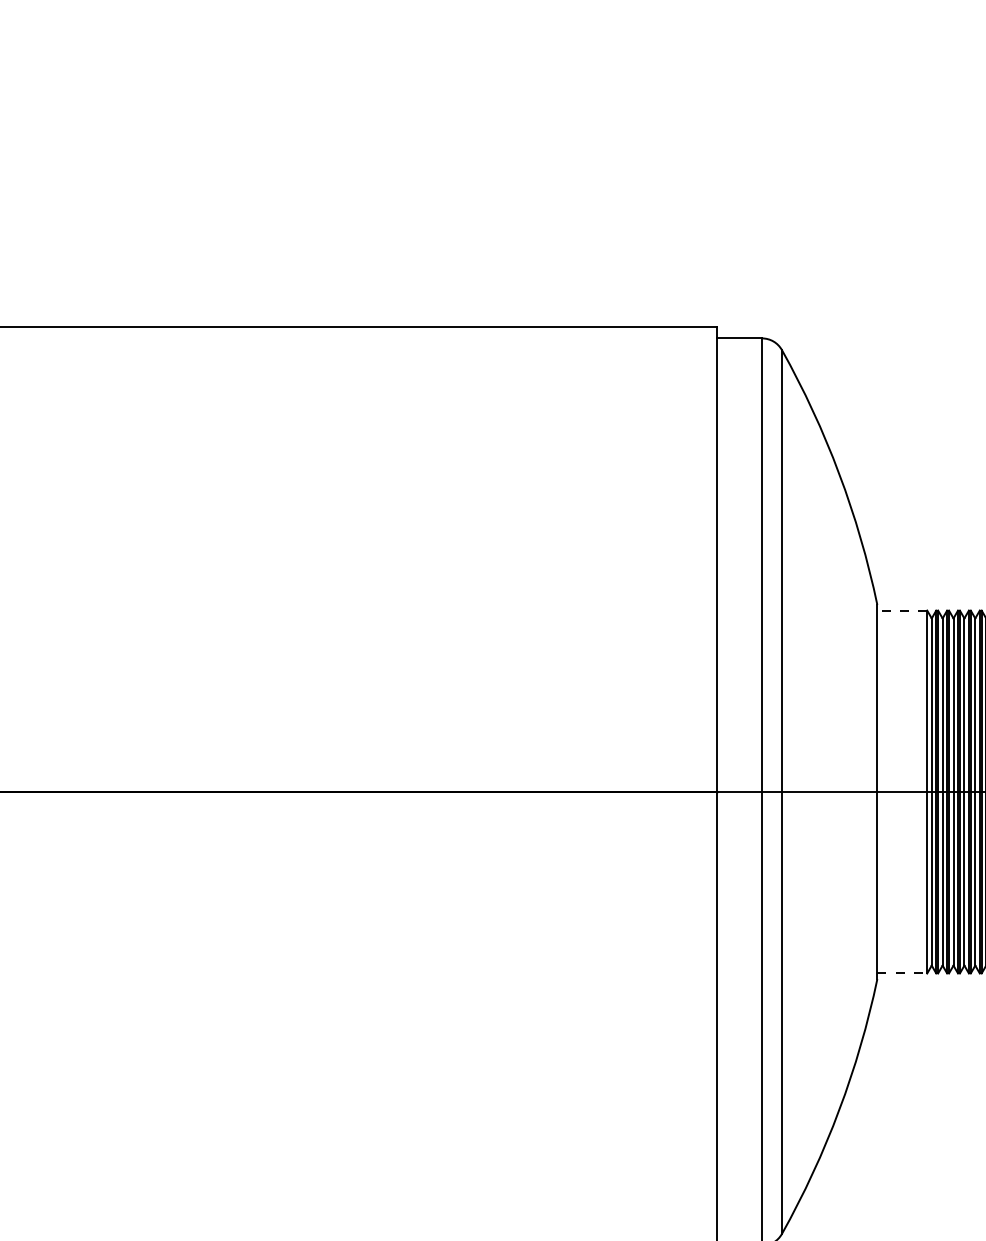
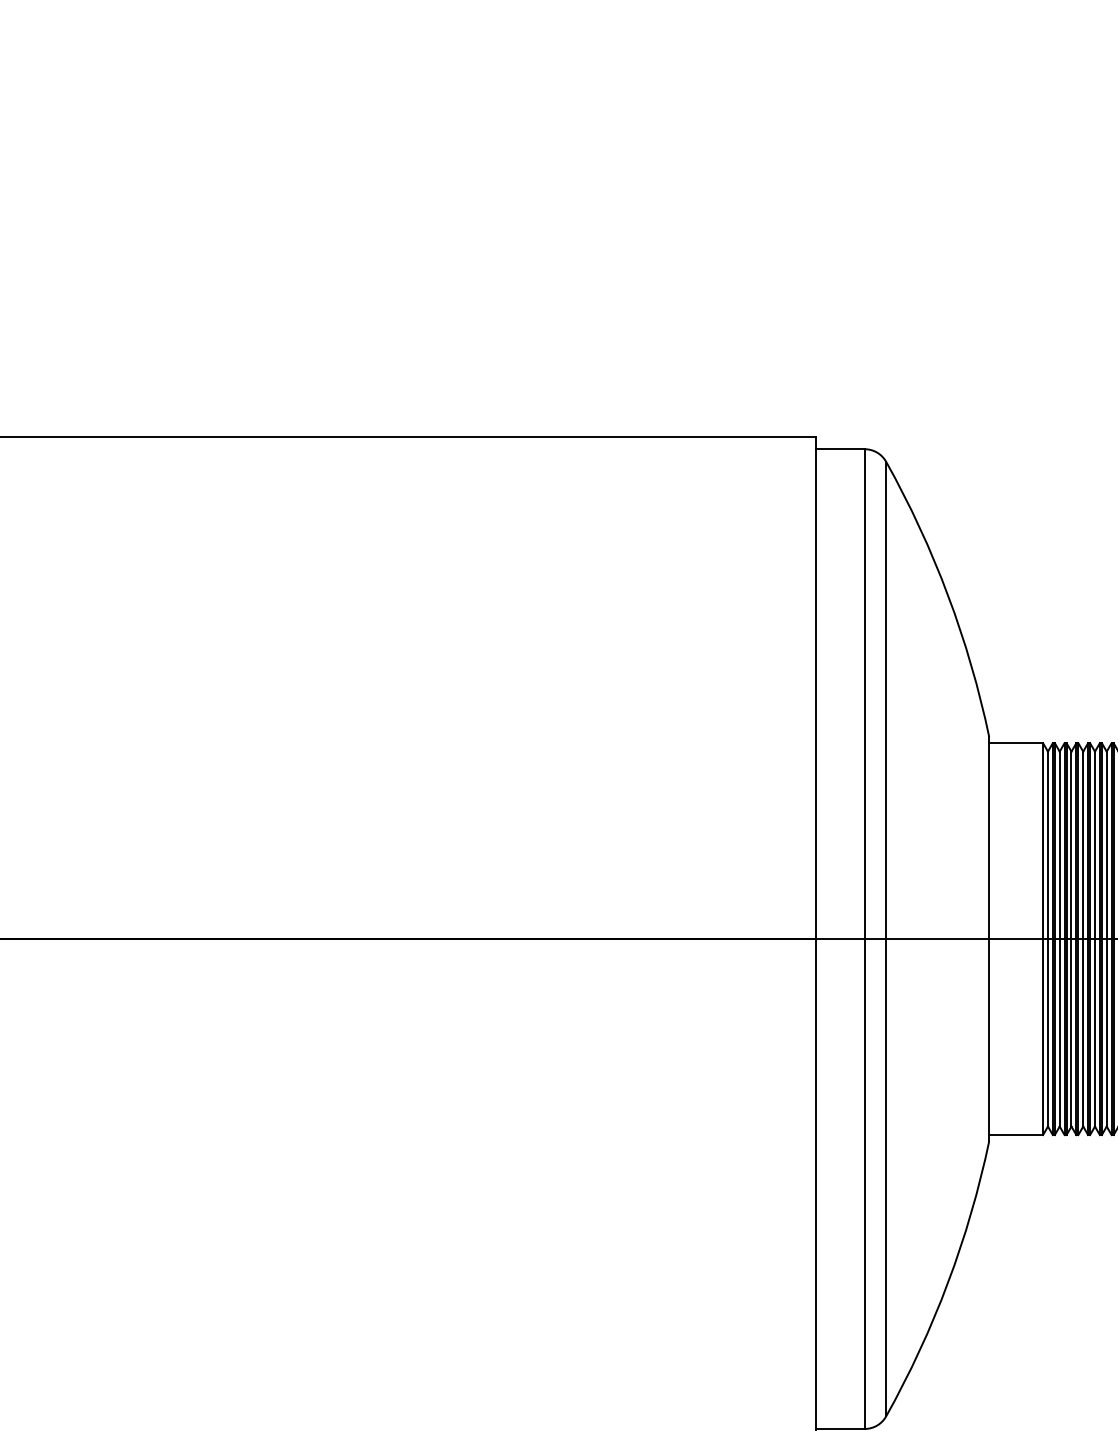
line: (902, 610) -> (1016, 743), dashed -> solid
line: (902, 973) -> (1016, 1135), dashed -> solid

